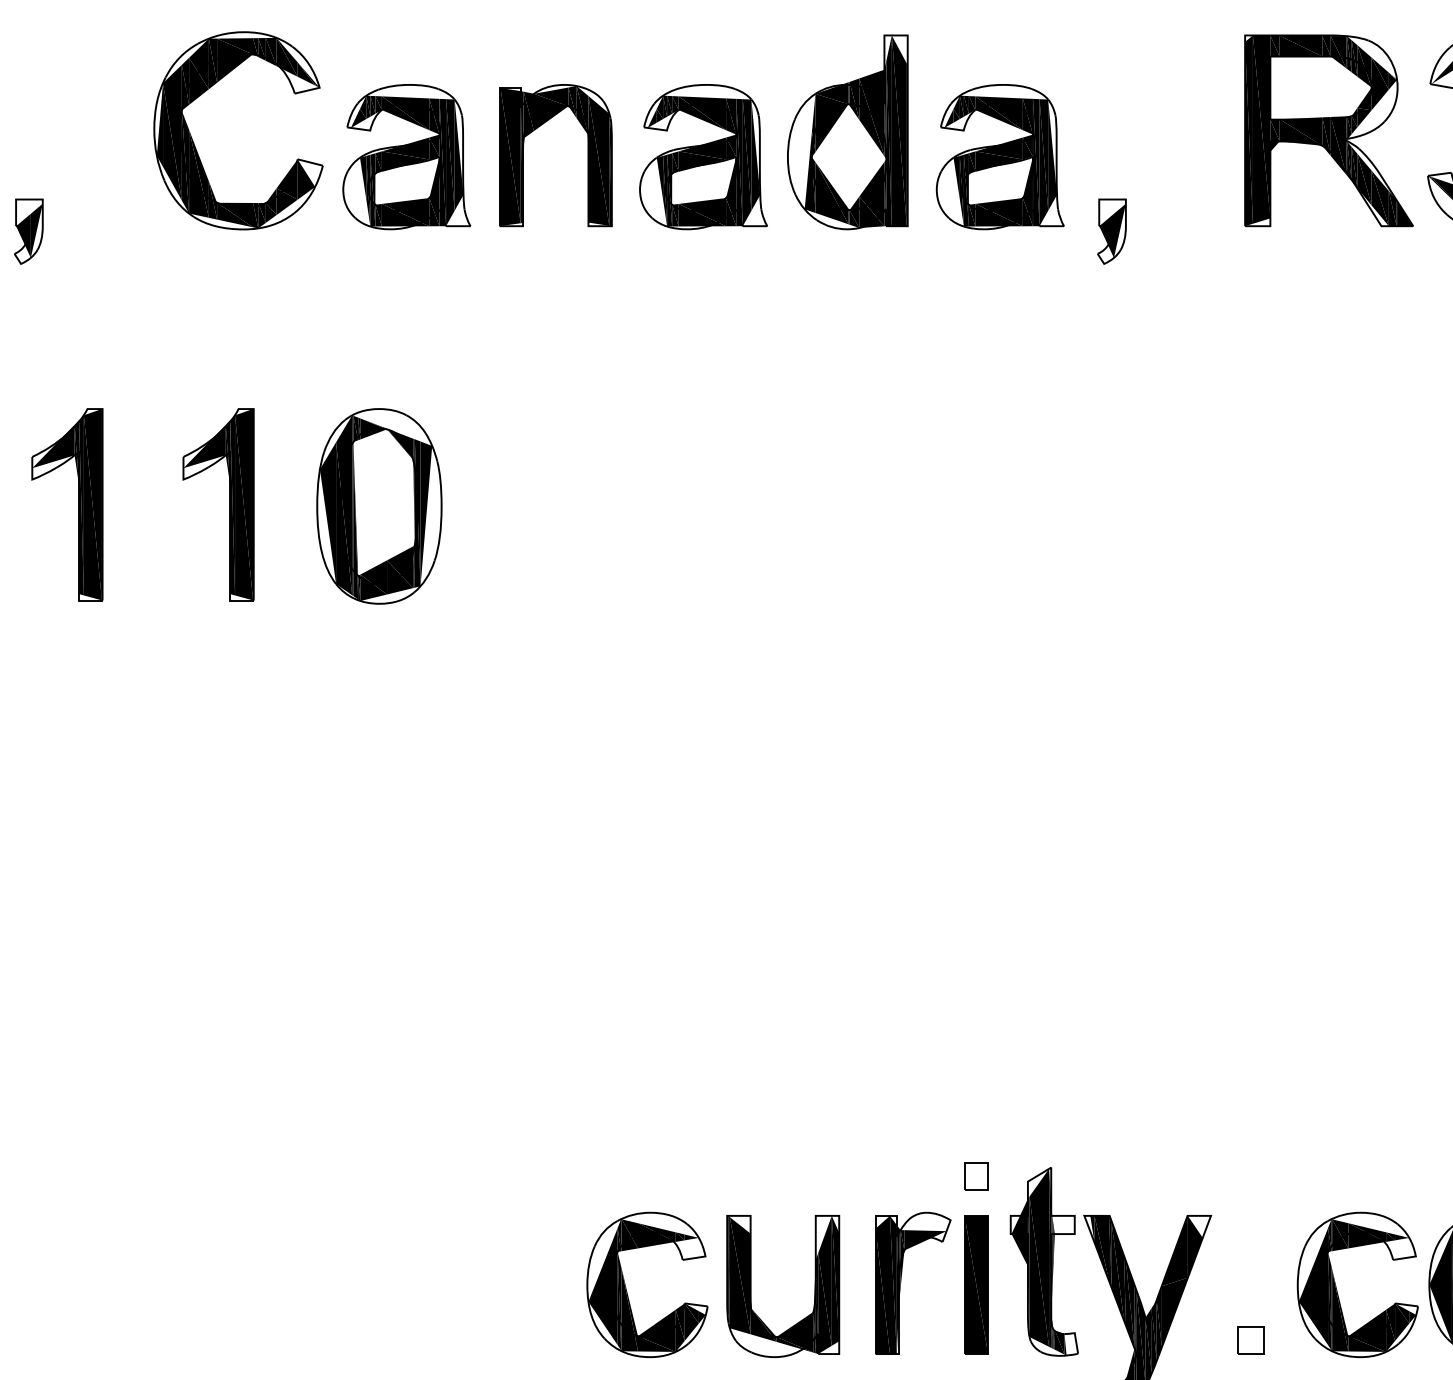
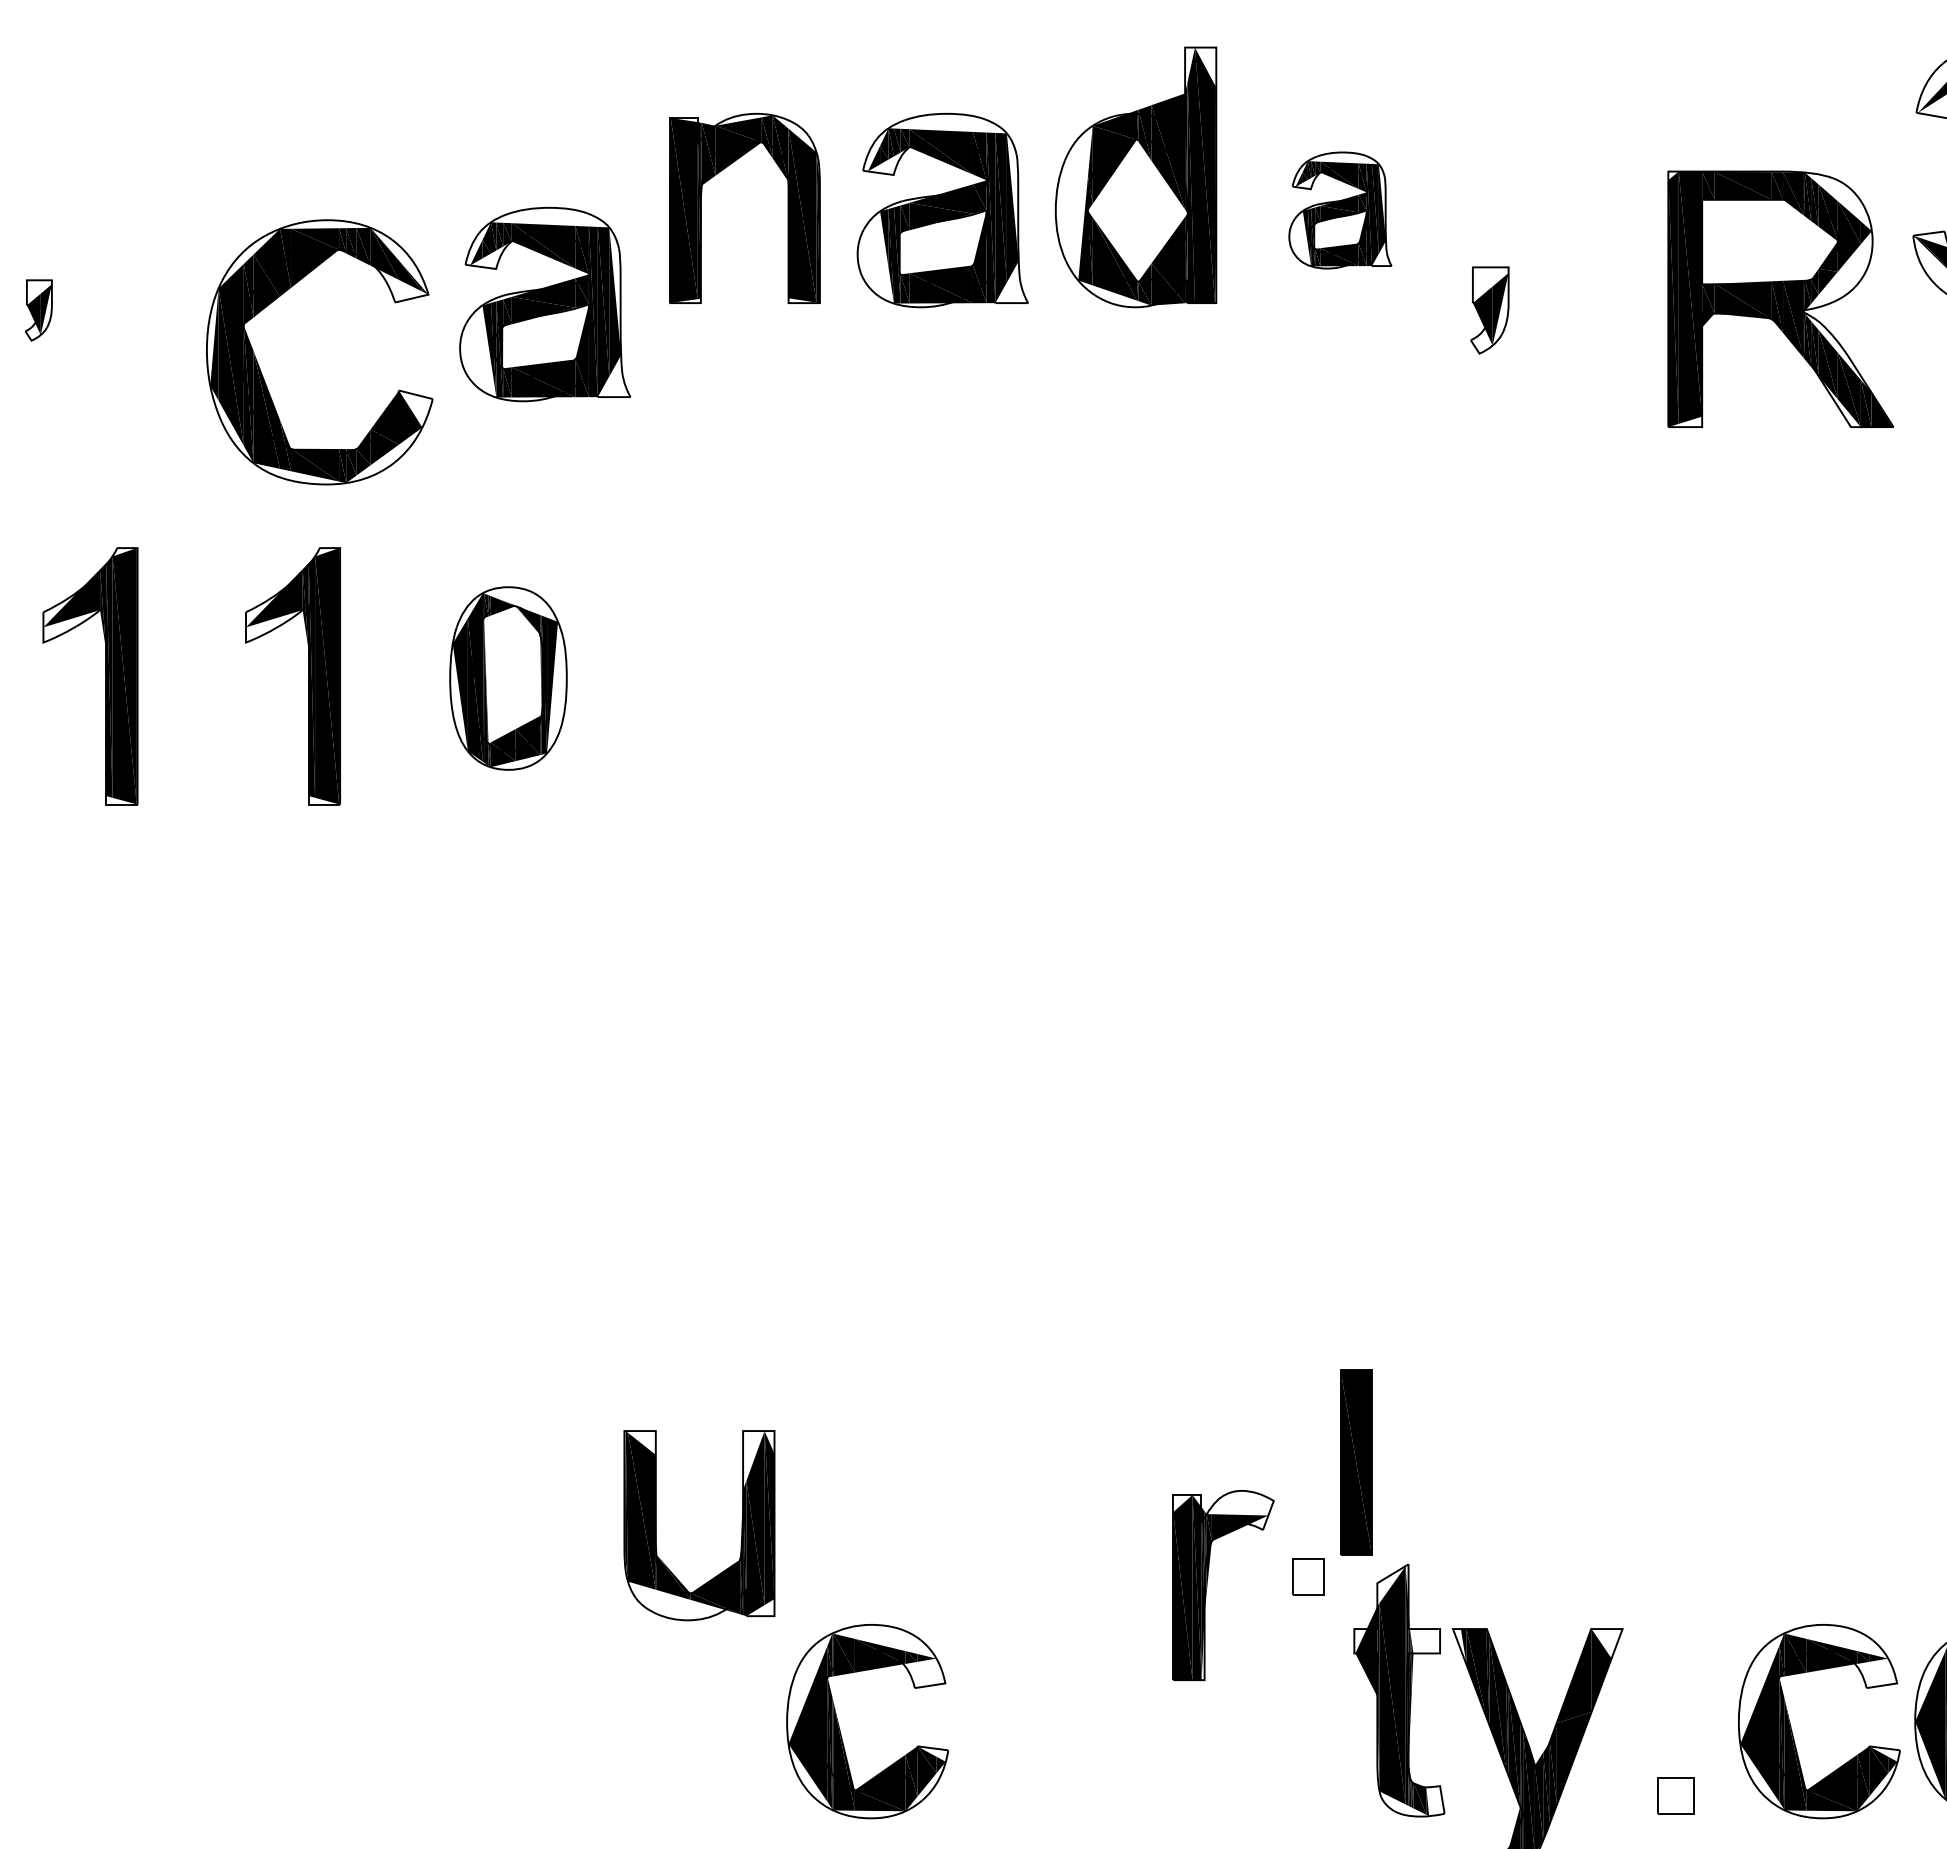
part: (1328, 130) -> (1780, 298), moved
part: (195, 146) -> (262, 373), moved
part: (407, 157) -> (545, 304), moved
part: (1000, 157) -> (1340, 210), size x0.6
part: (28, 231) -> (38, 310), size x0.7
part: (379, 506) -> (508, 678), size x0.7
part: (901, 1283) -> (1207, 1585), moved
part: (976, 1284) -> (1356, 1462), moved
part: (814, 1286) -> (741, 1525), moved

